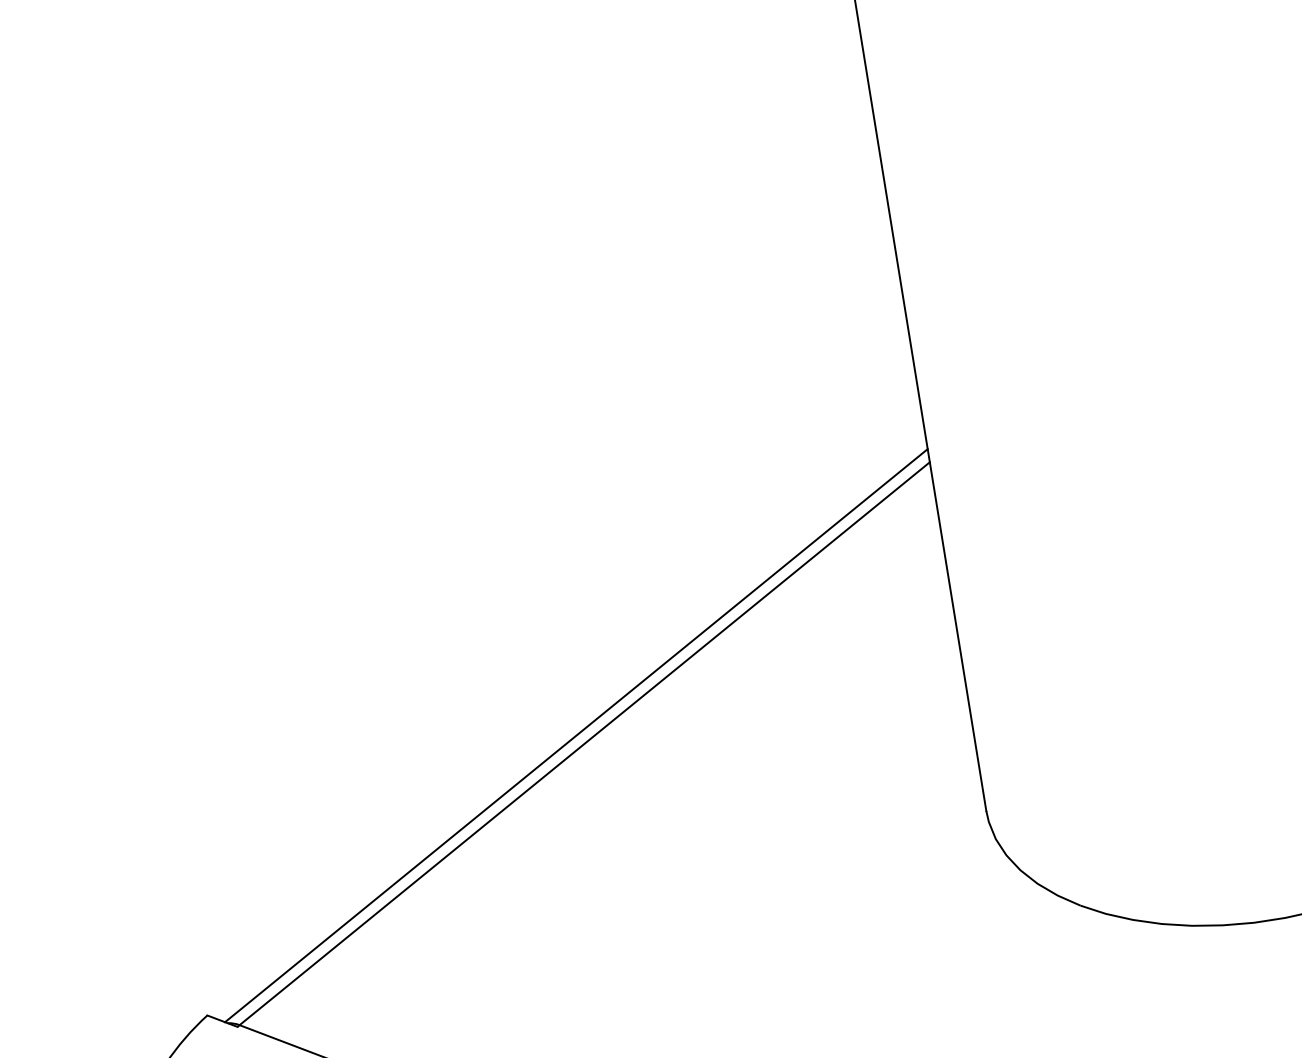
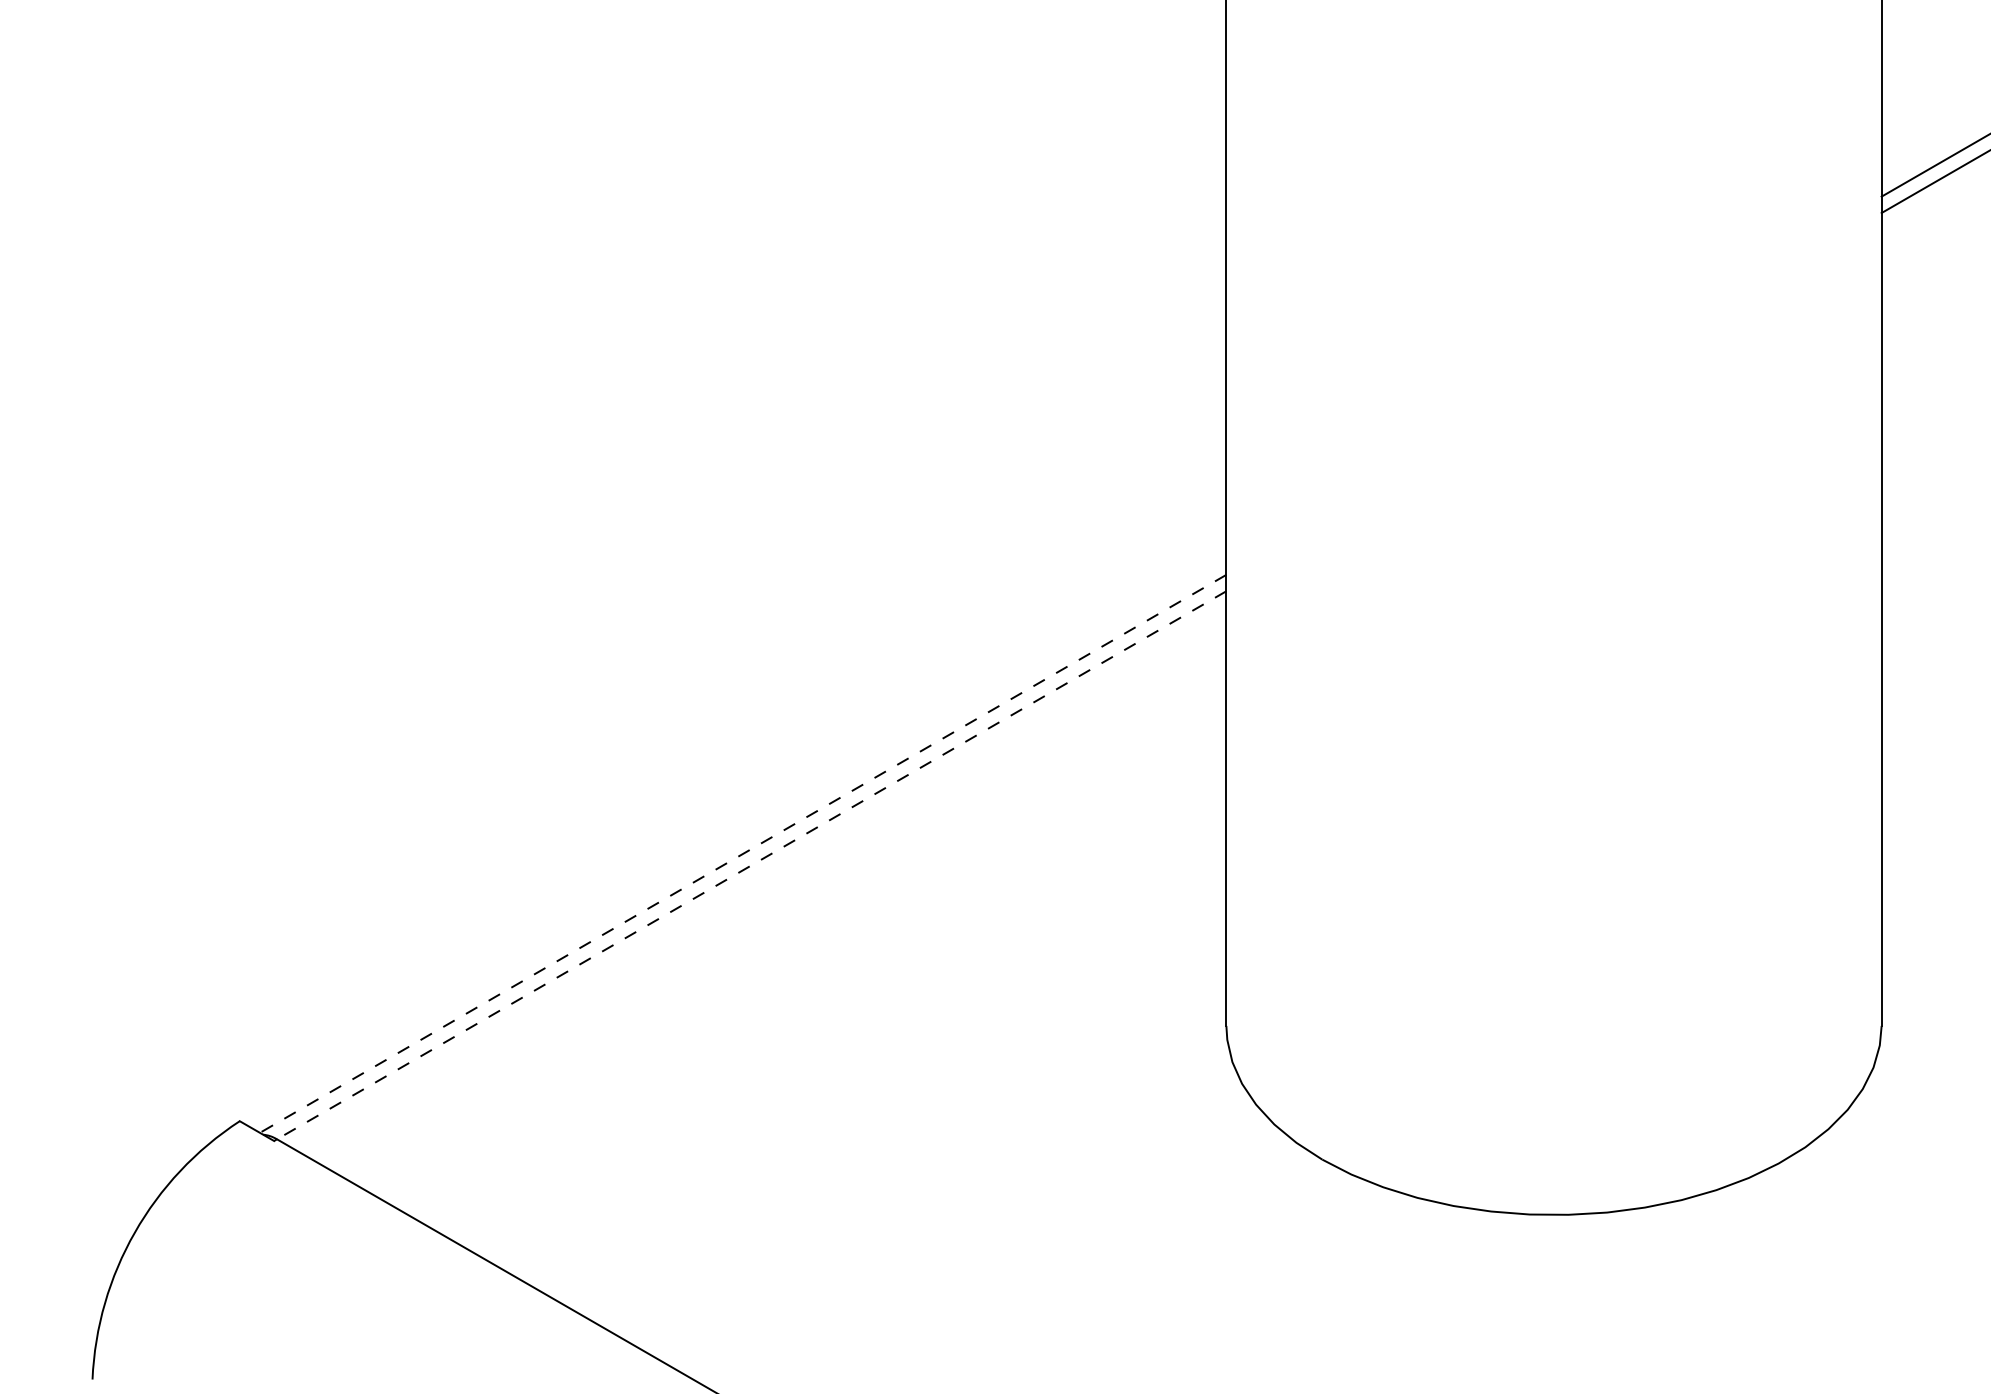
line: (575, 736) -> (742, 854), solid -> dashed
line: (584, 743) -> (751, 865), solid -> dashed

